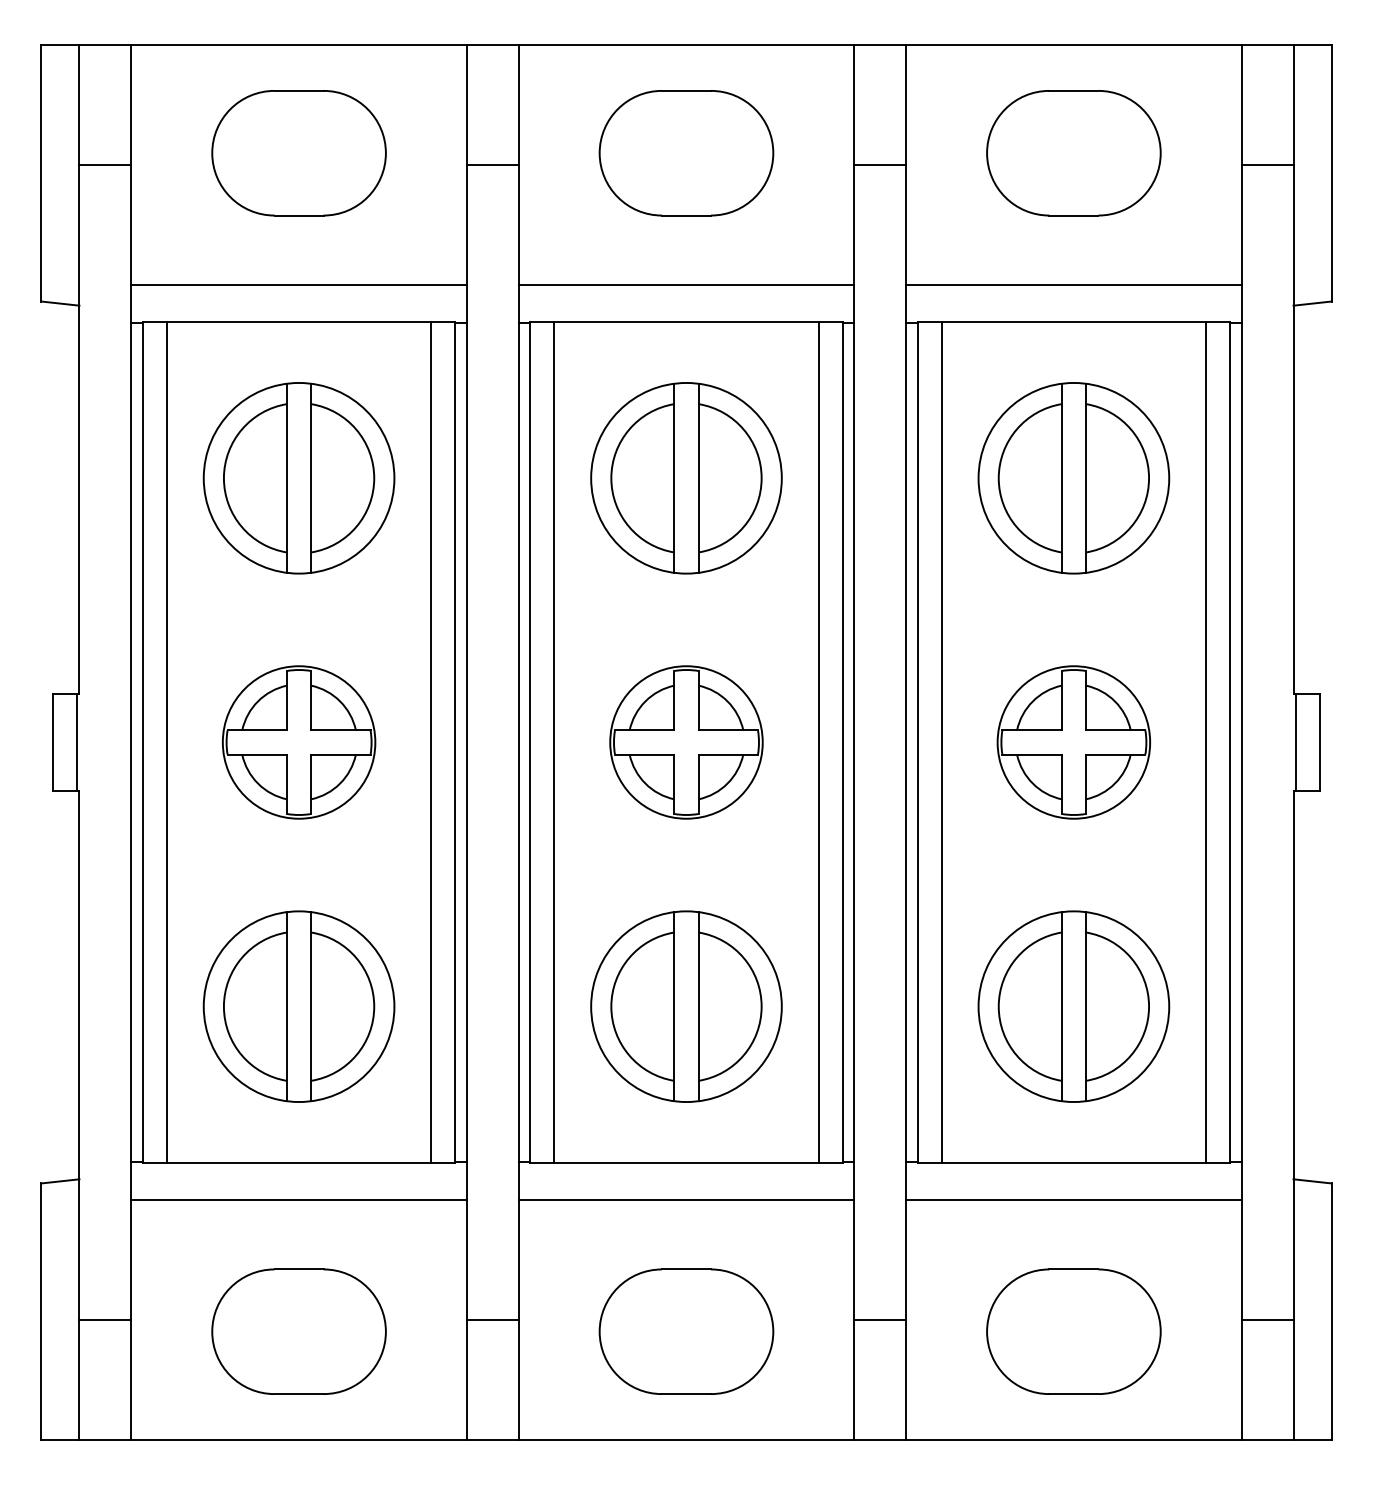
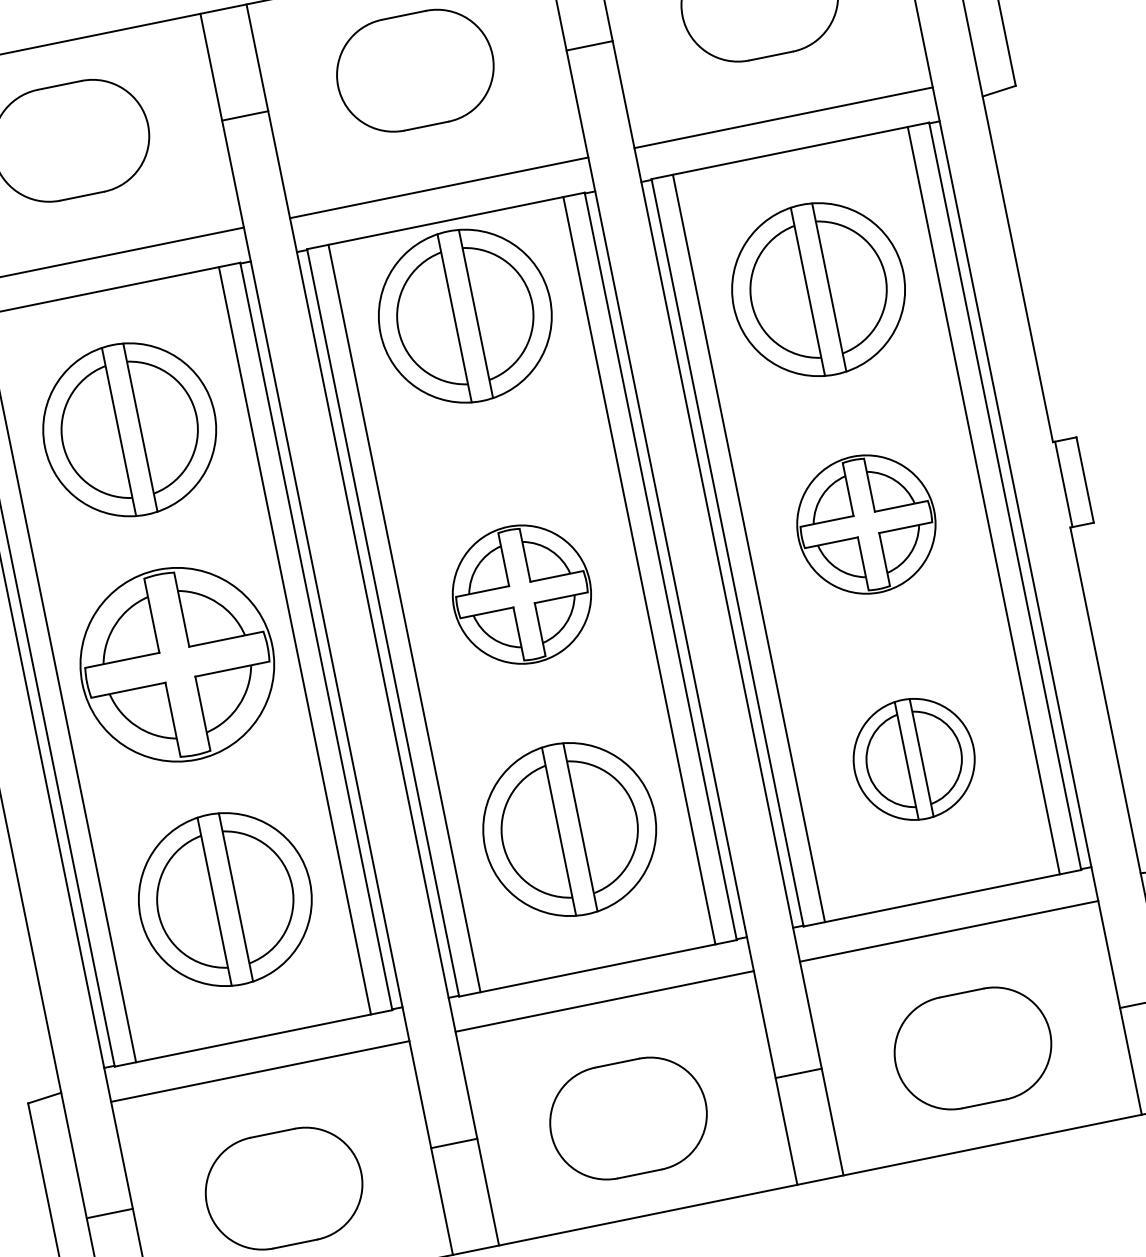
part: (686, 478) -> (465, 316), moved
part: (299, 742) -> (177, 664), size x1.4
part: (1073, 1006) -> (913, 759), size x0.7

